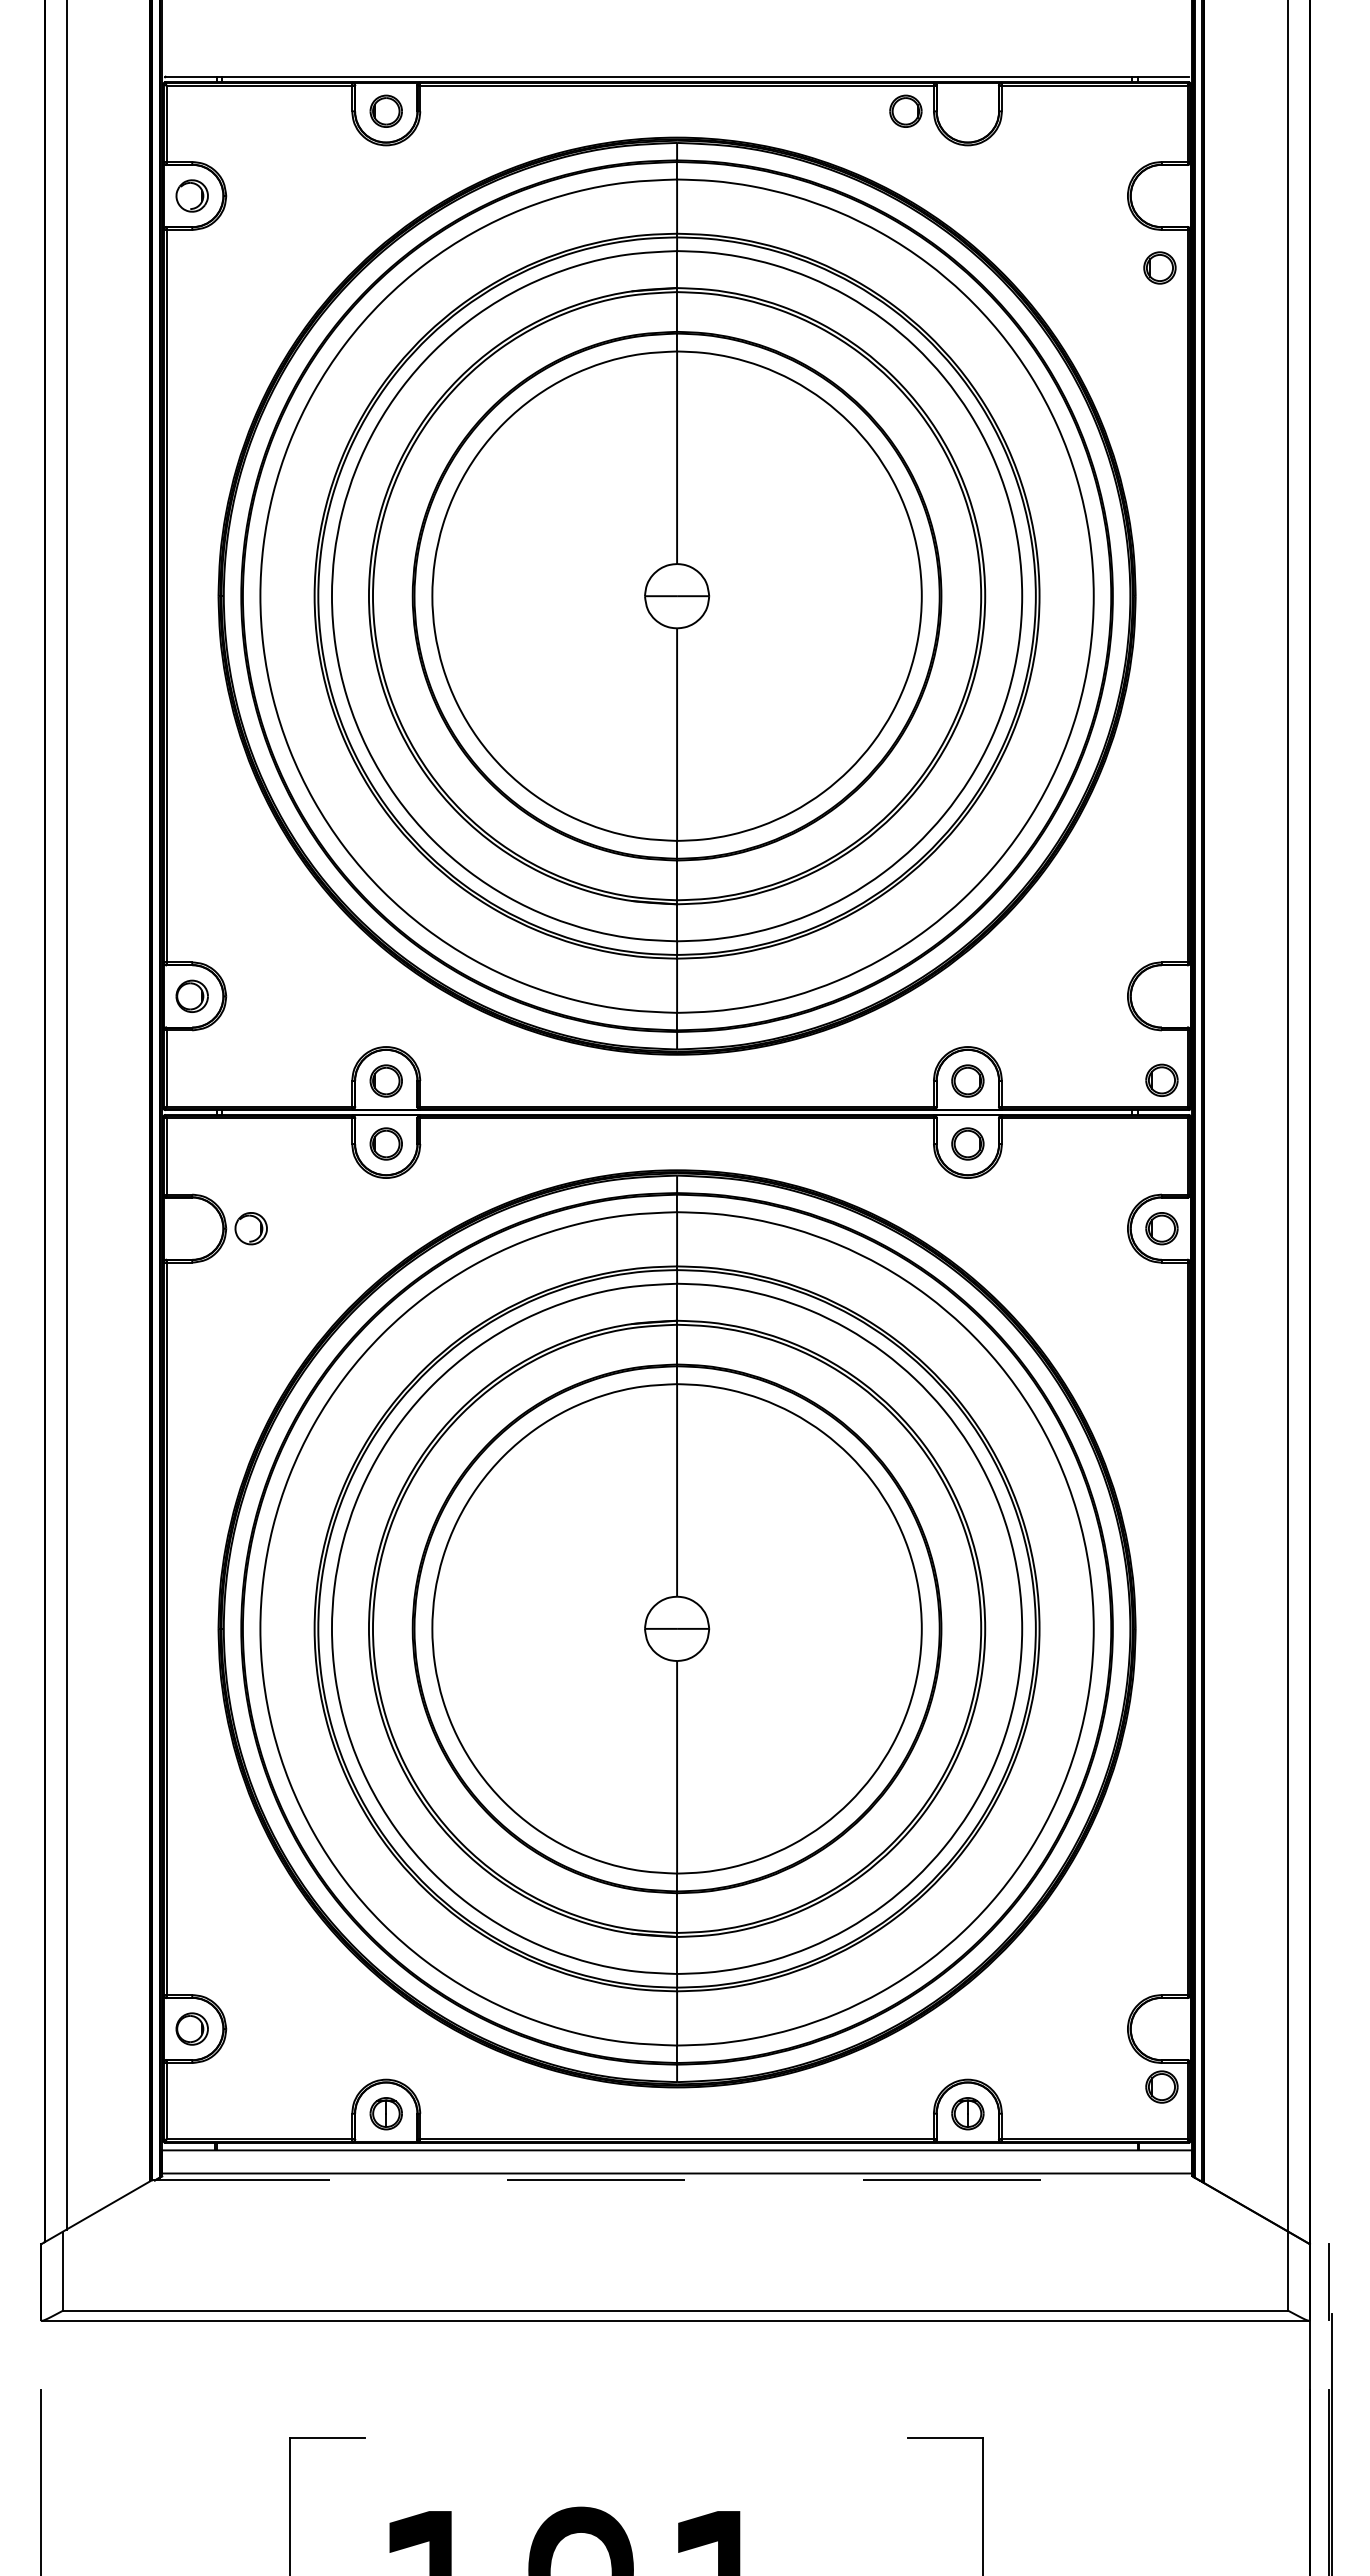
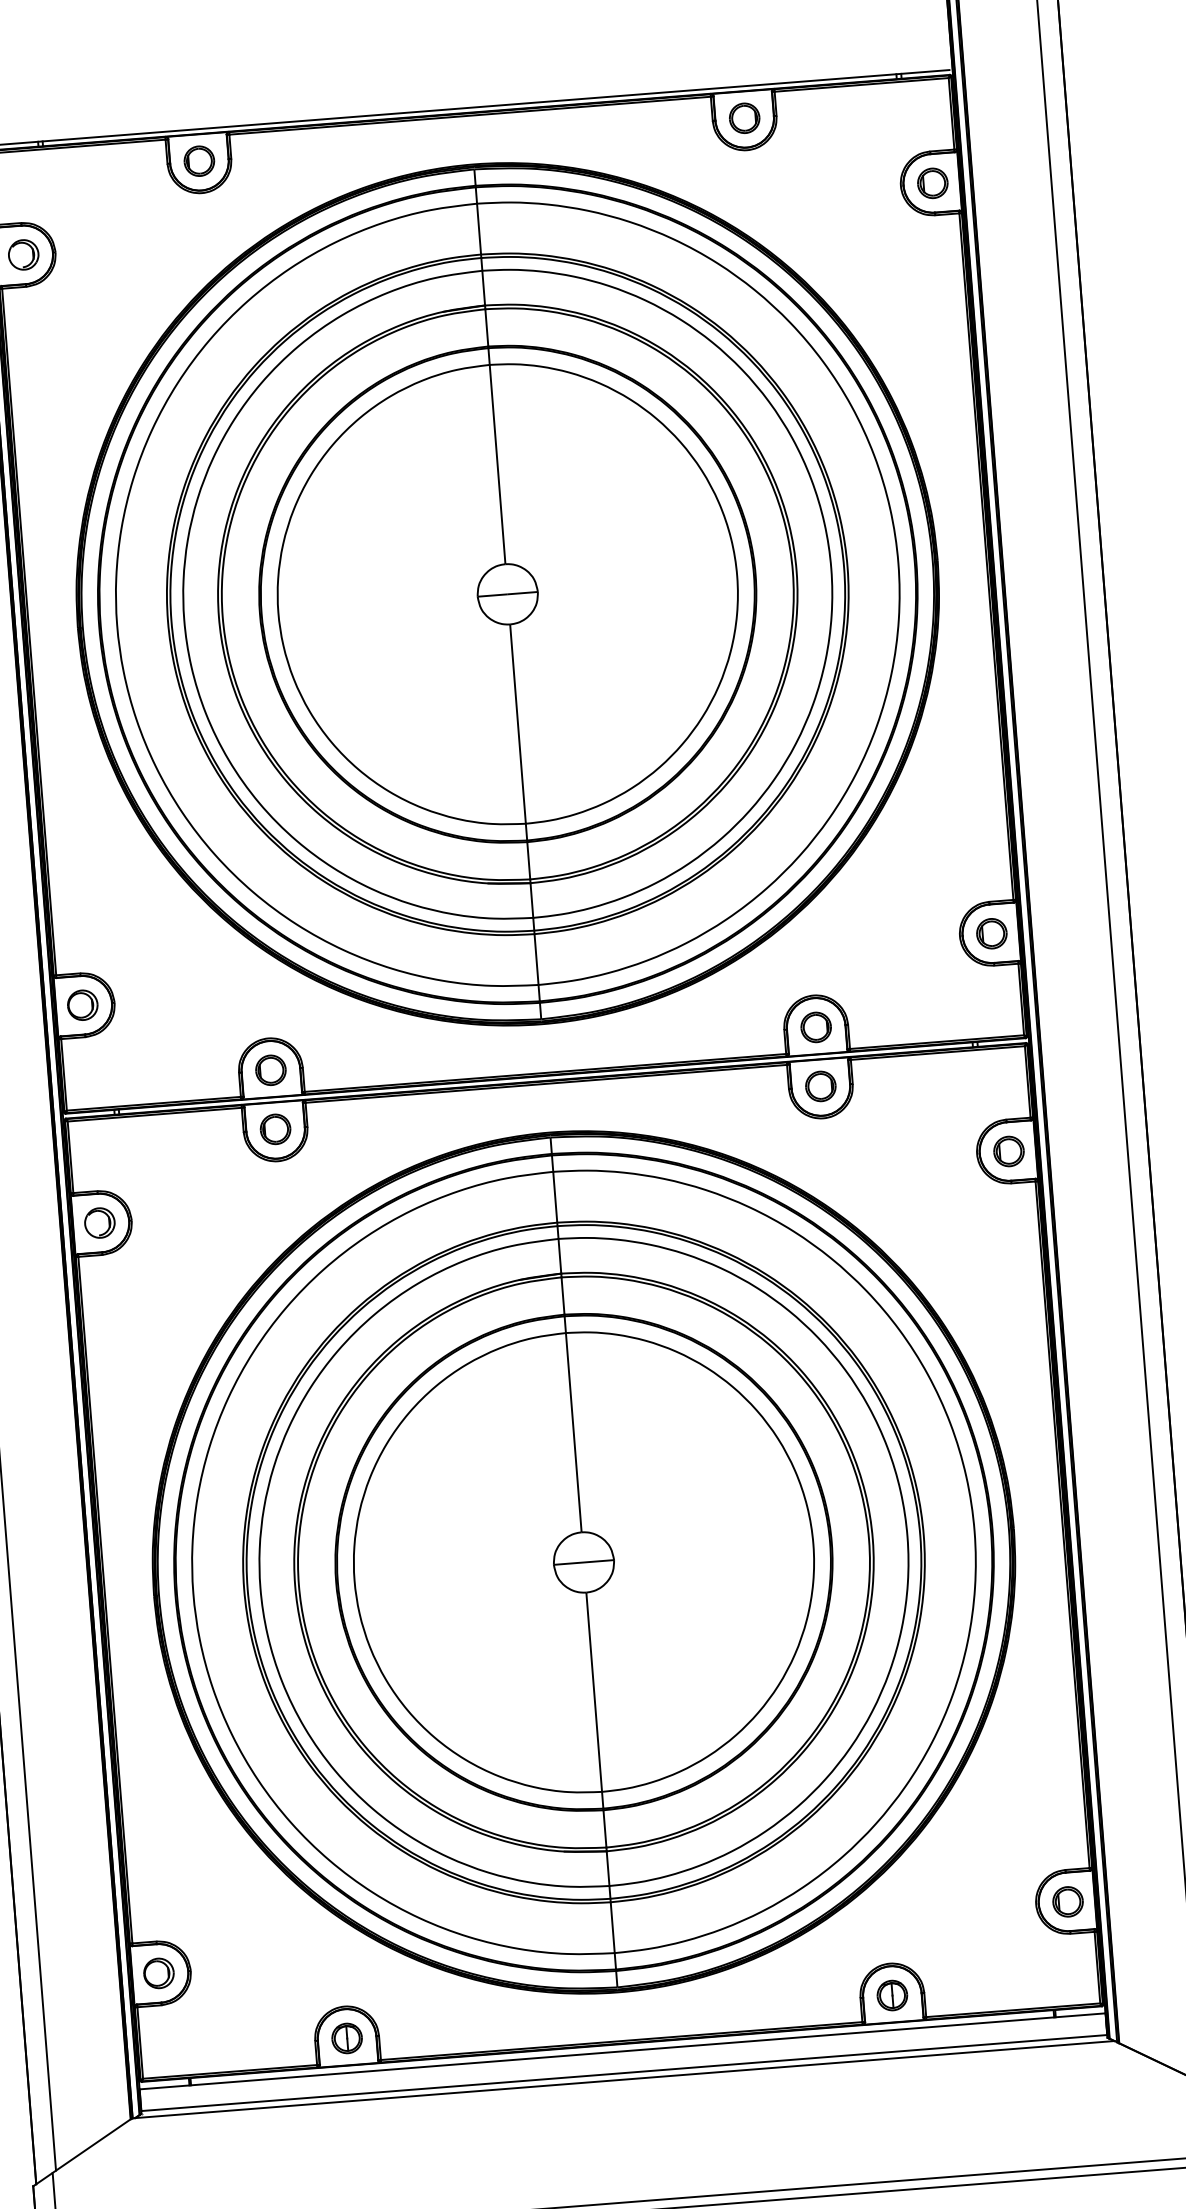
part: (905, 110) -> (744, 117), moved
part: (1159, 267) -> (932, 182), moved
part: (1161, 1079) -> (991, 932), moved
part: (250, 1228) -> (99, 1222), moved
part: (1161, 2086) -> (1067, 1901), moved
line: (675, 2180) -> (623, 2079), dashed -> solid

